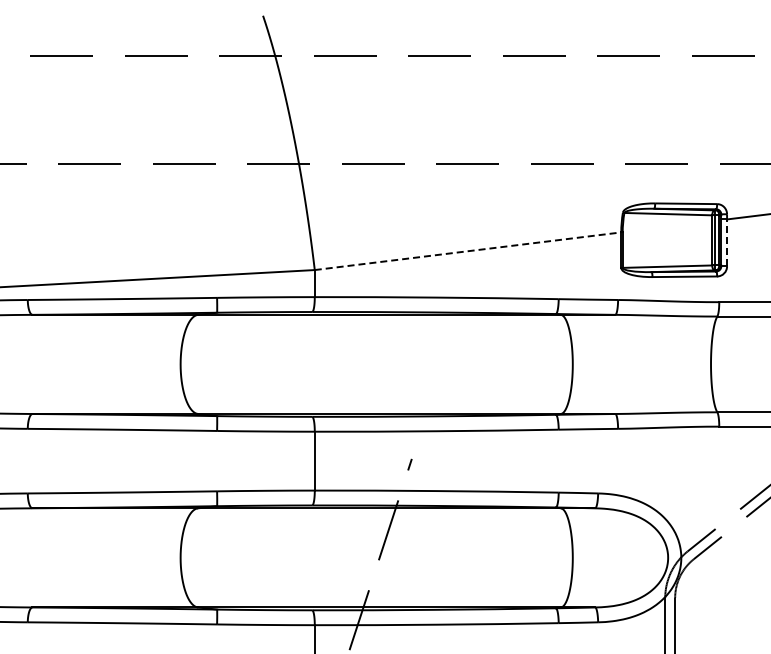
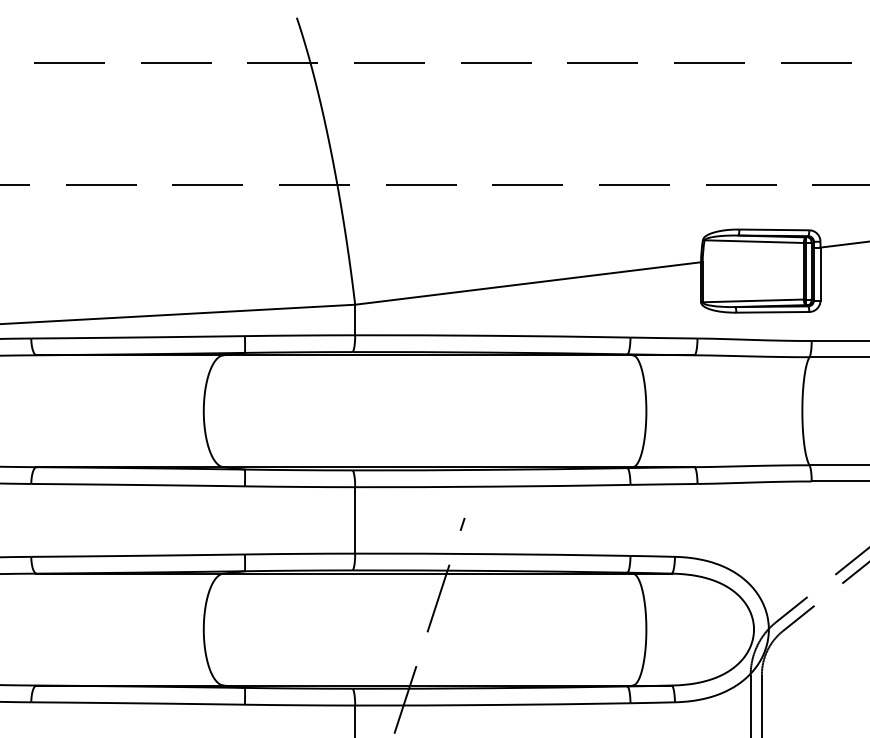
line: (727, 242) -> (820, 273), dashed -> solid
line: (468, 251) -> (528, 283), dashed -> solid

